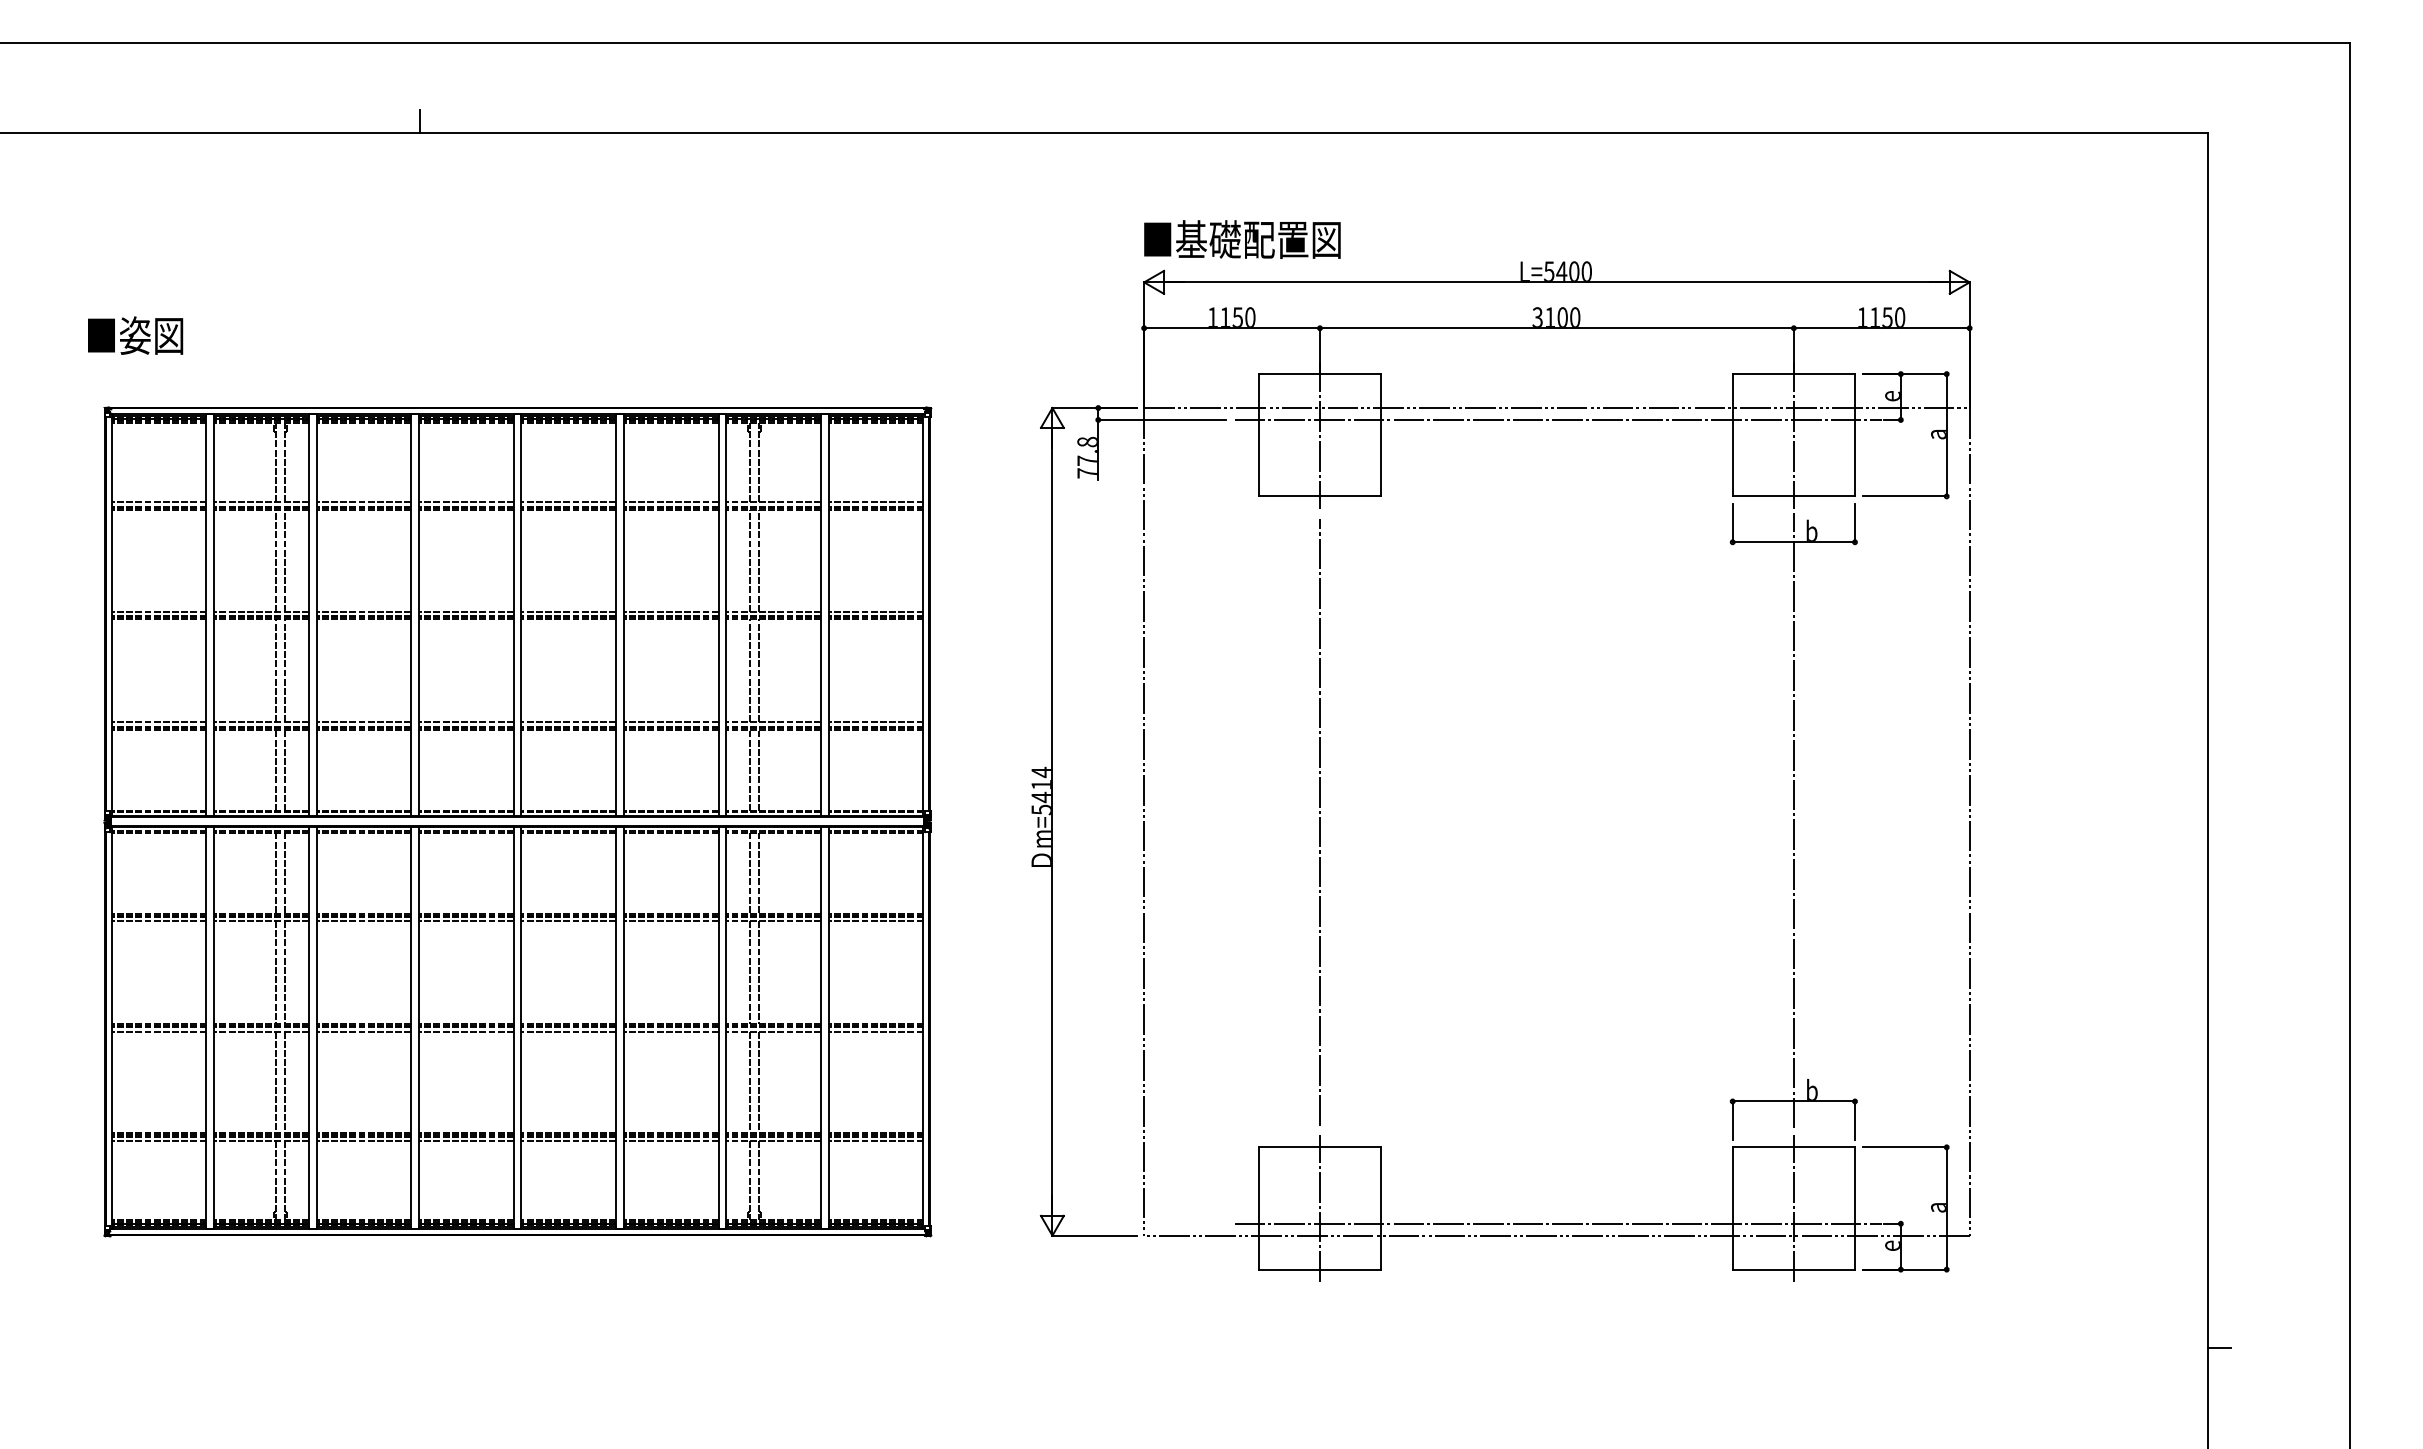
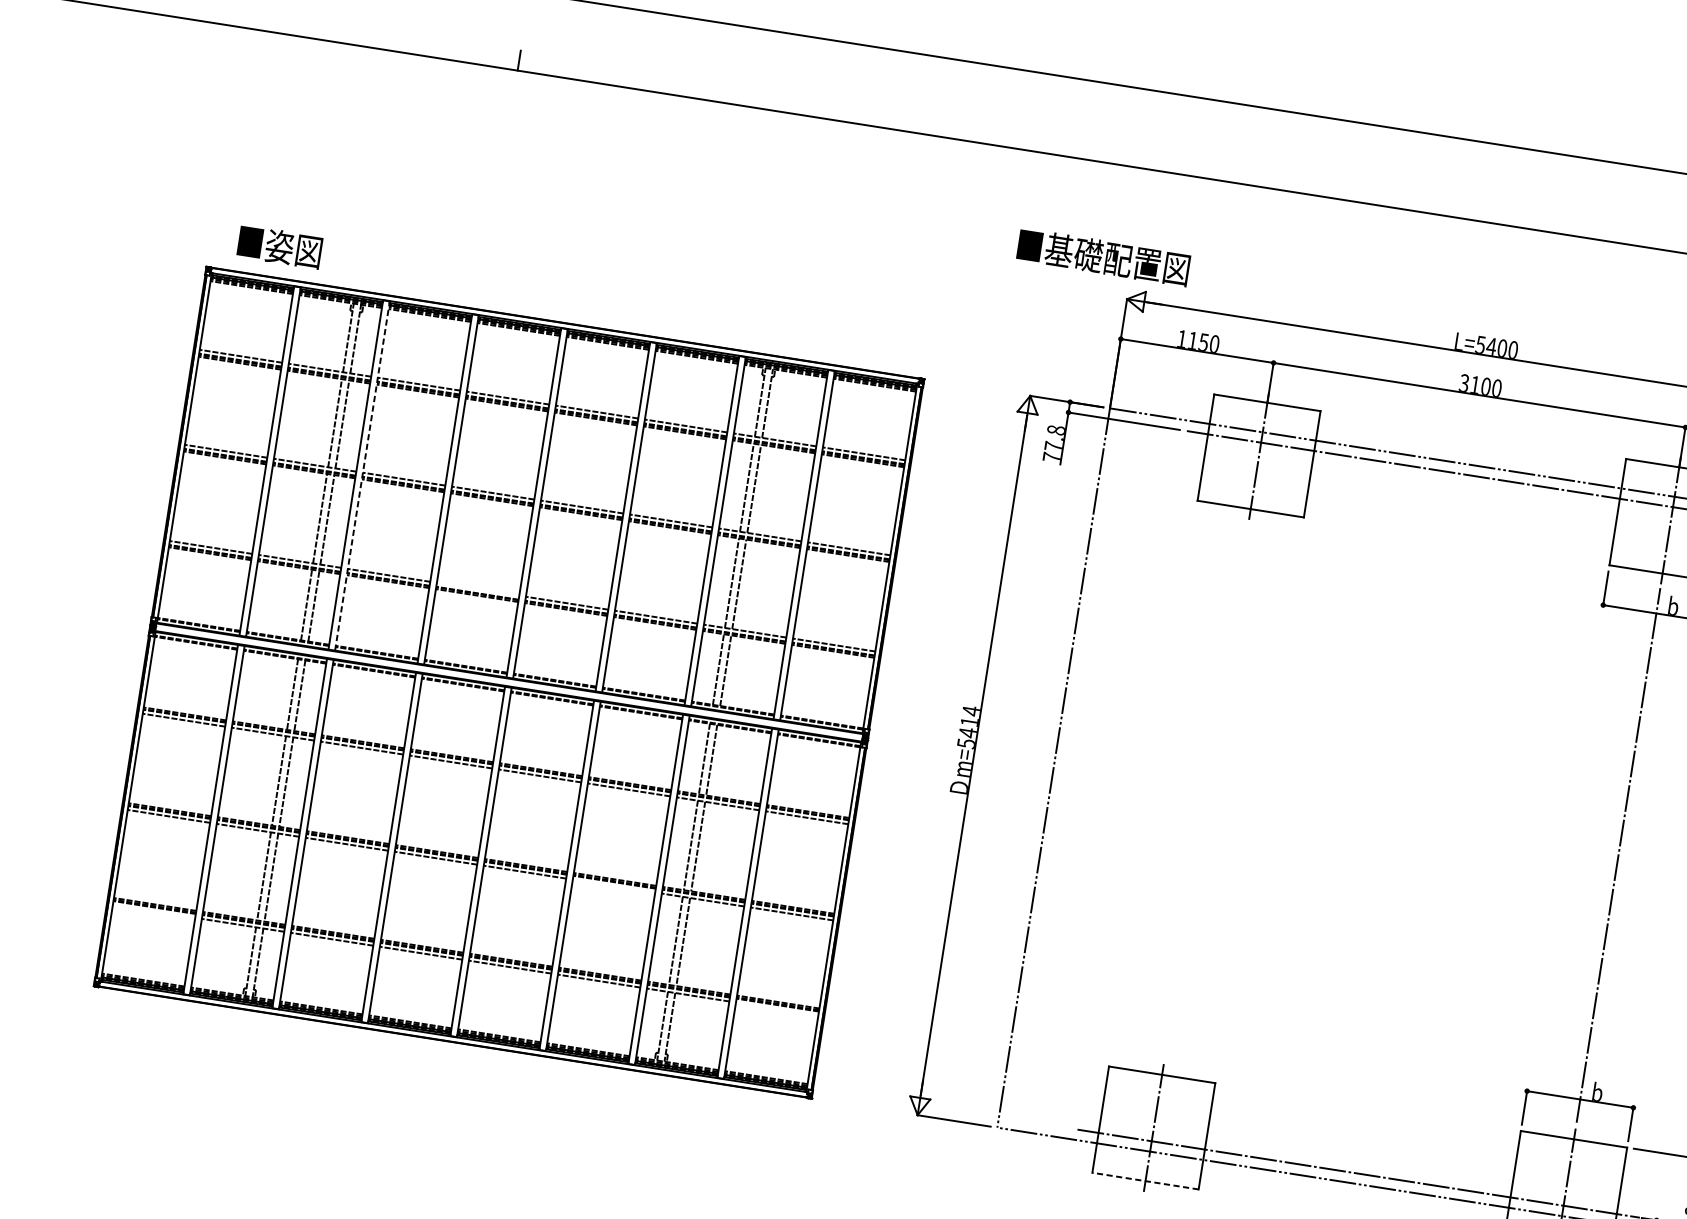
text: (1242, 239) -> (1103, 257), moved
text: (135, 335) -> (279, 246), moved
line: (316, 615) -> (362, 476), solid -> dashed
line: (465, 722) -> (477, 589), removed
line: (1319, 822) -> (1205, 792), removed
line: (670, 1031) -> (613, 885), removed
line: (158, 1141) -> (153, 911), removed
line: (875, 1141) -> (776, 1009), removed
line: (1319, 1269) -> (1145, 1180), solid -> dashed

